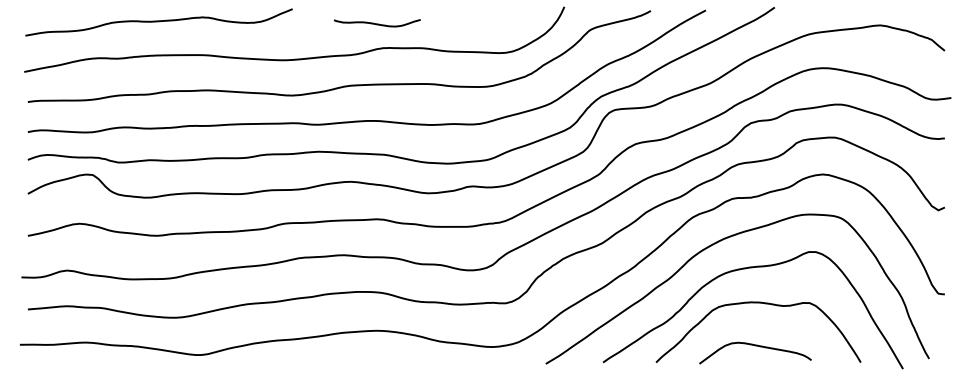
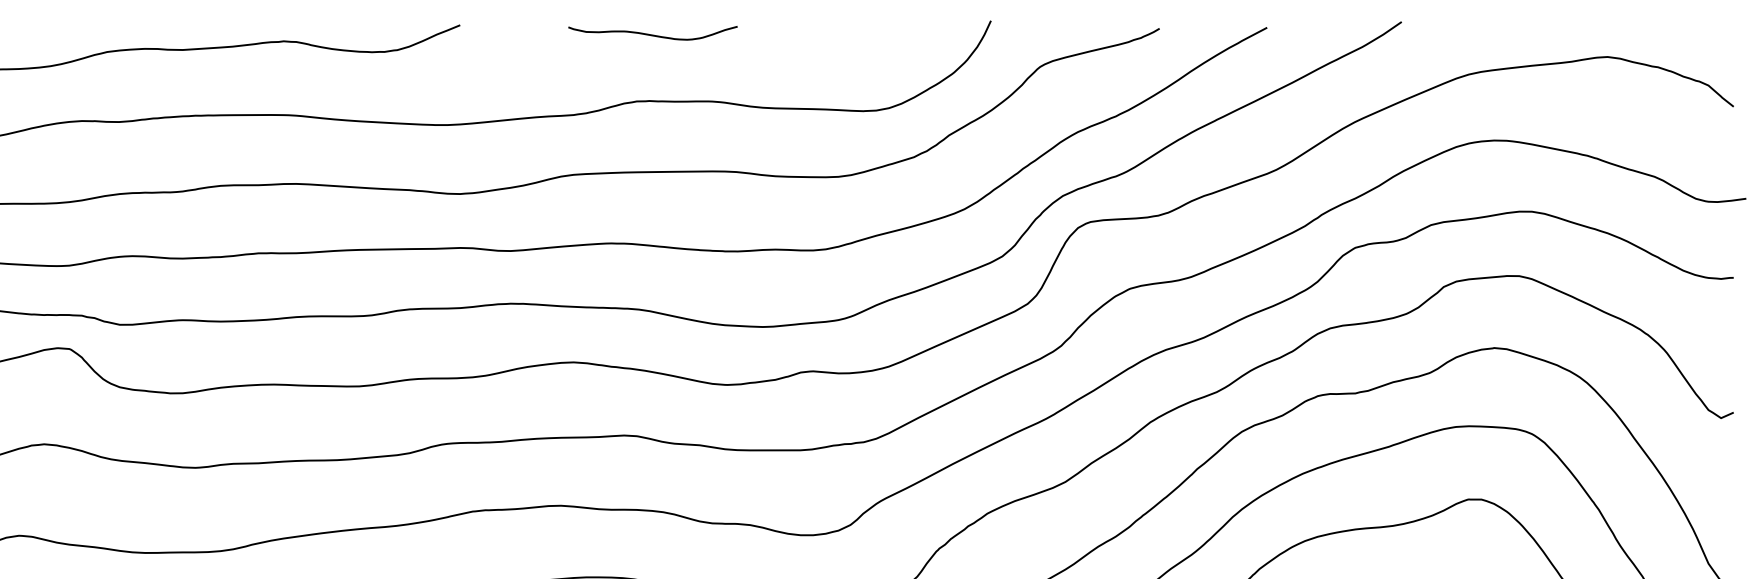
curve: (377, 23) -> (653, 33), moved

